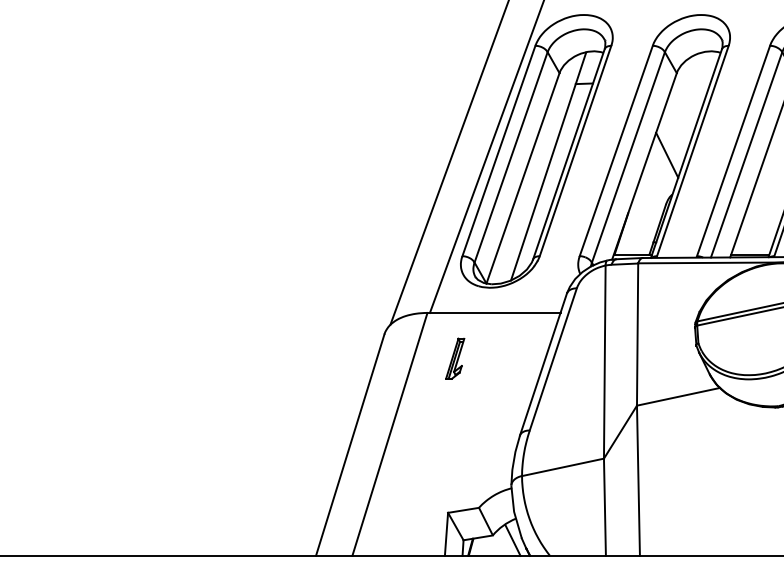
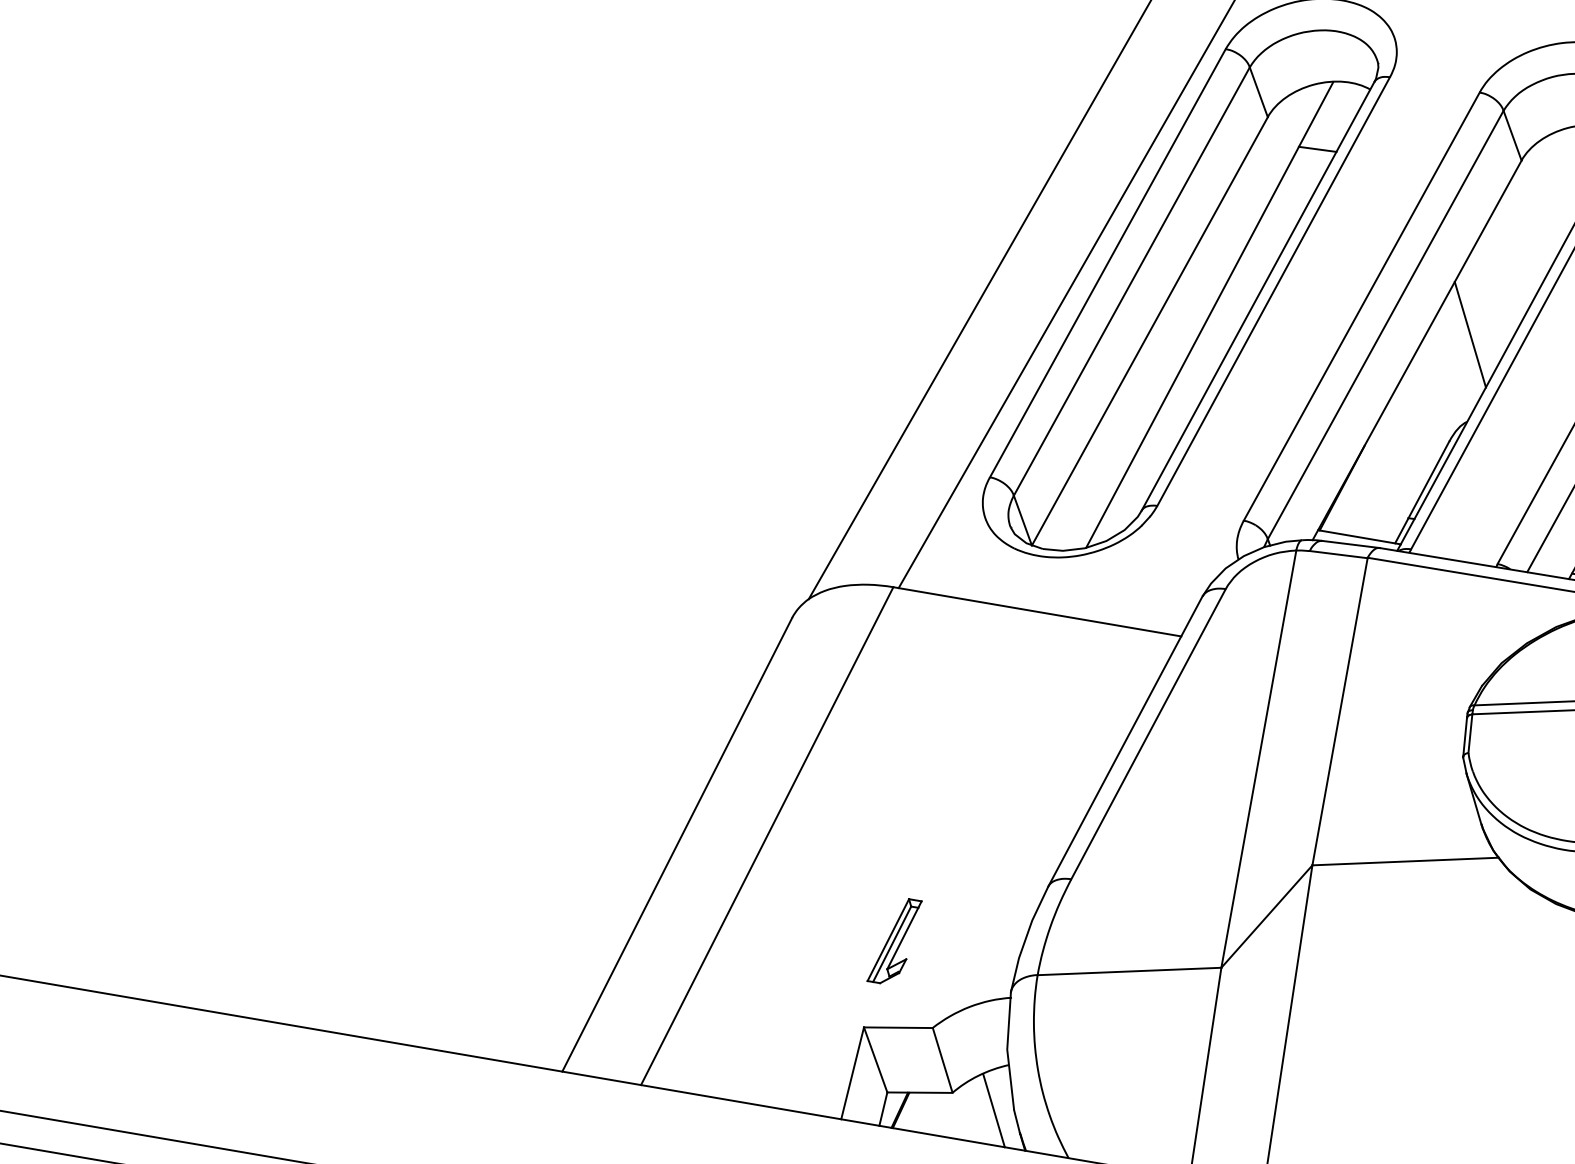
part: (455, 358) -> (895, 940), moved

